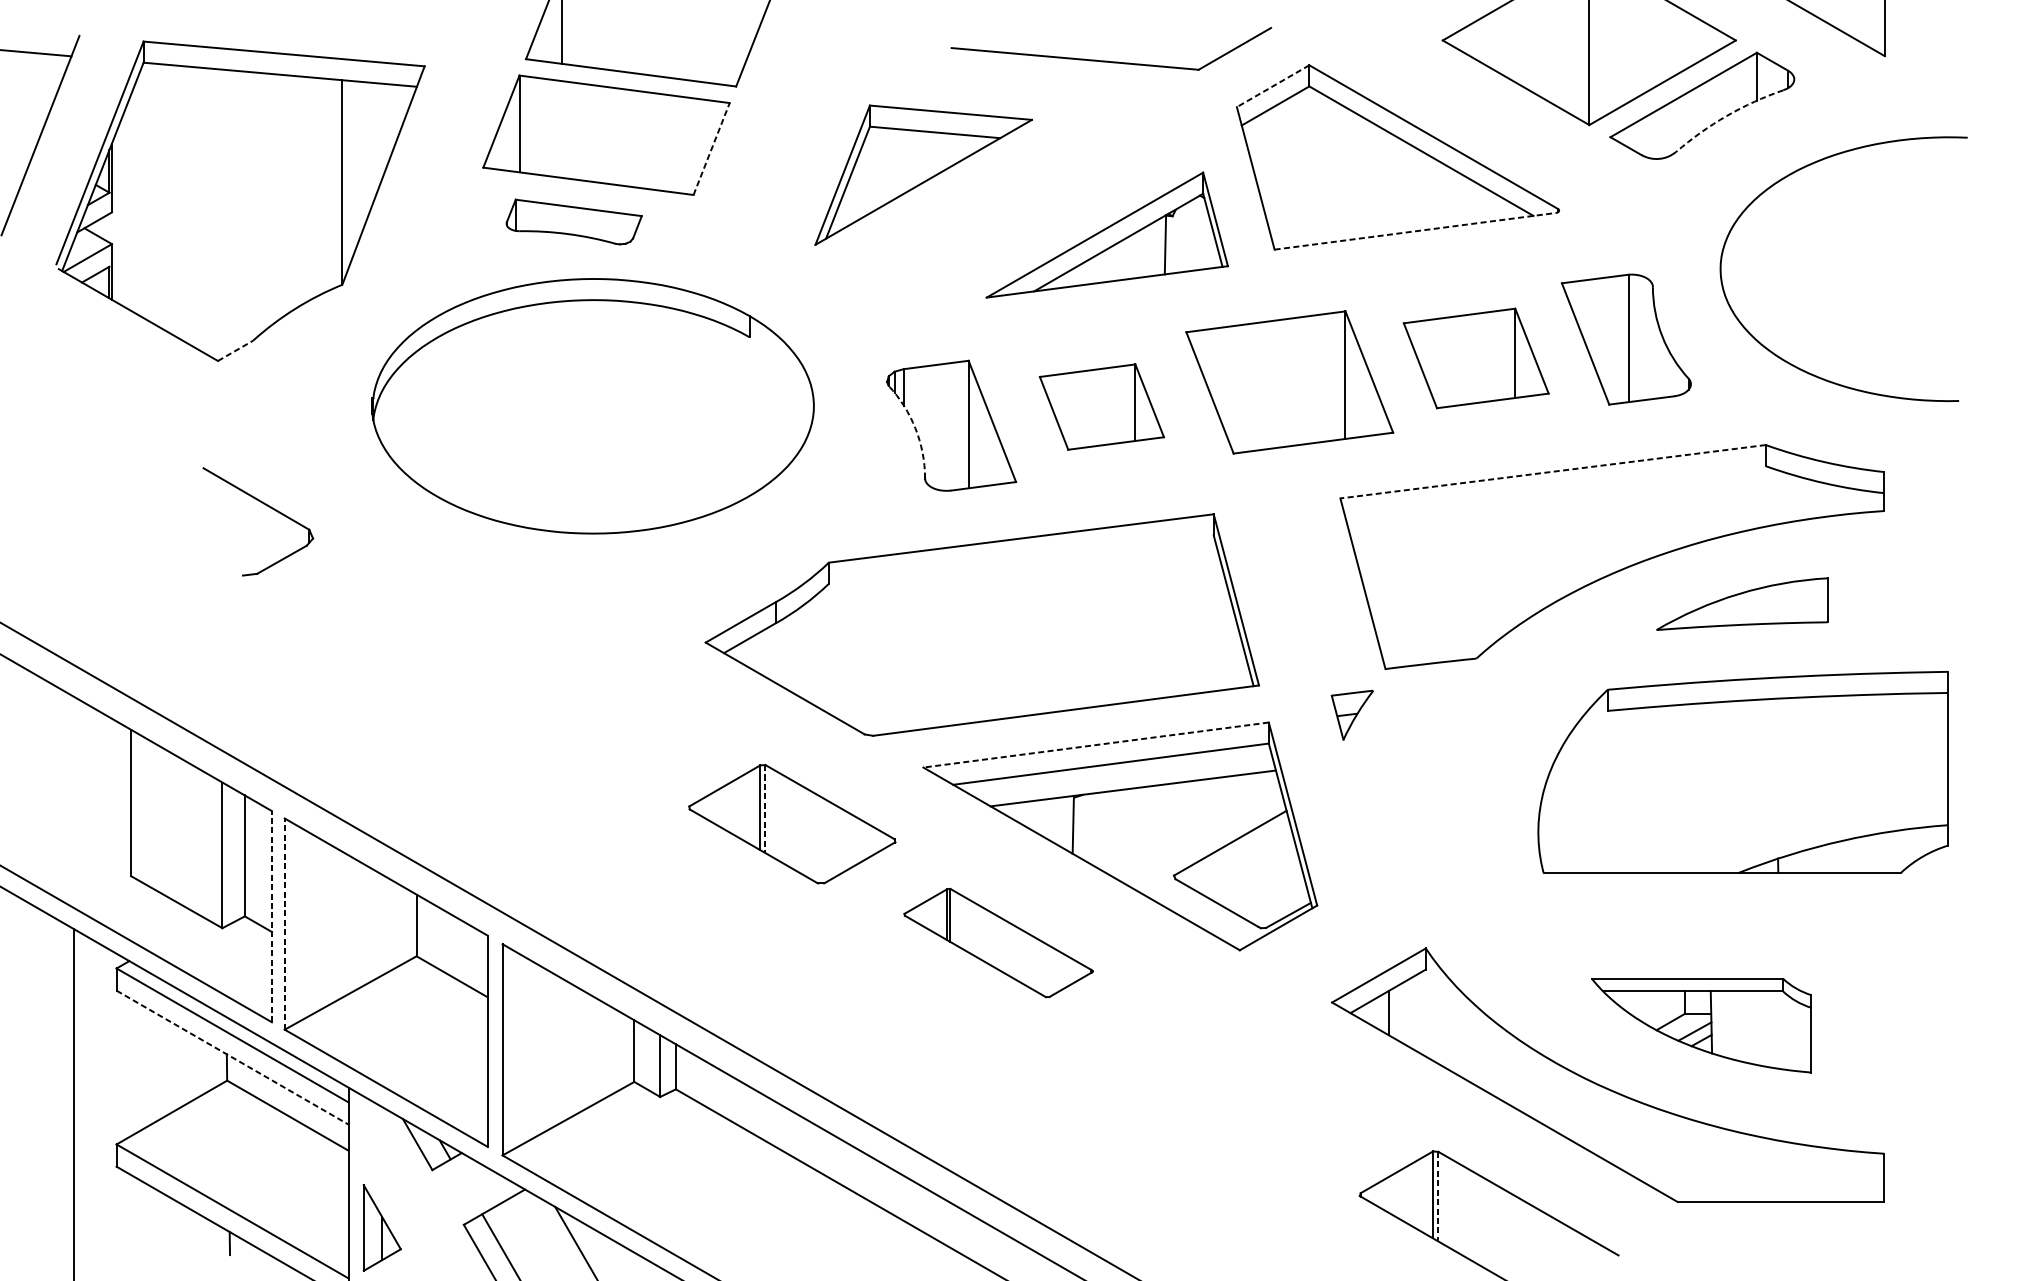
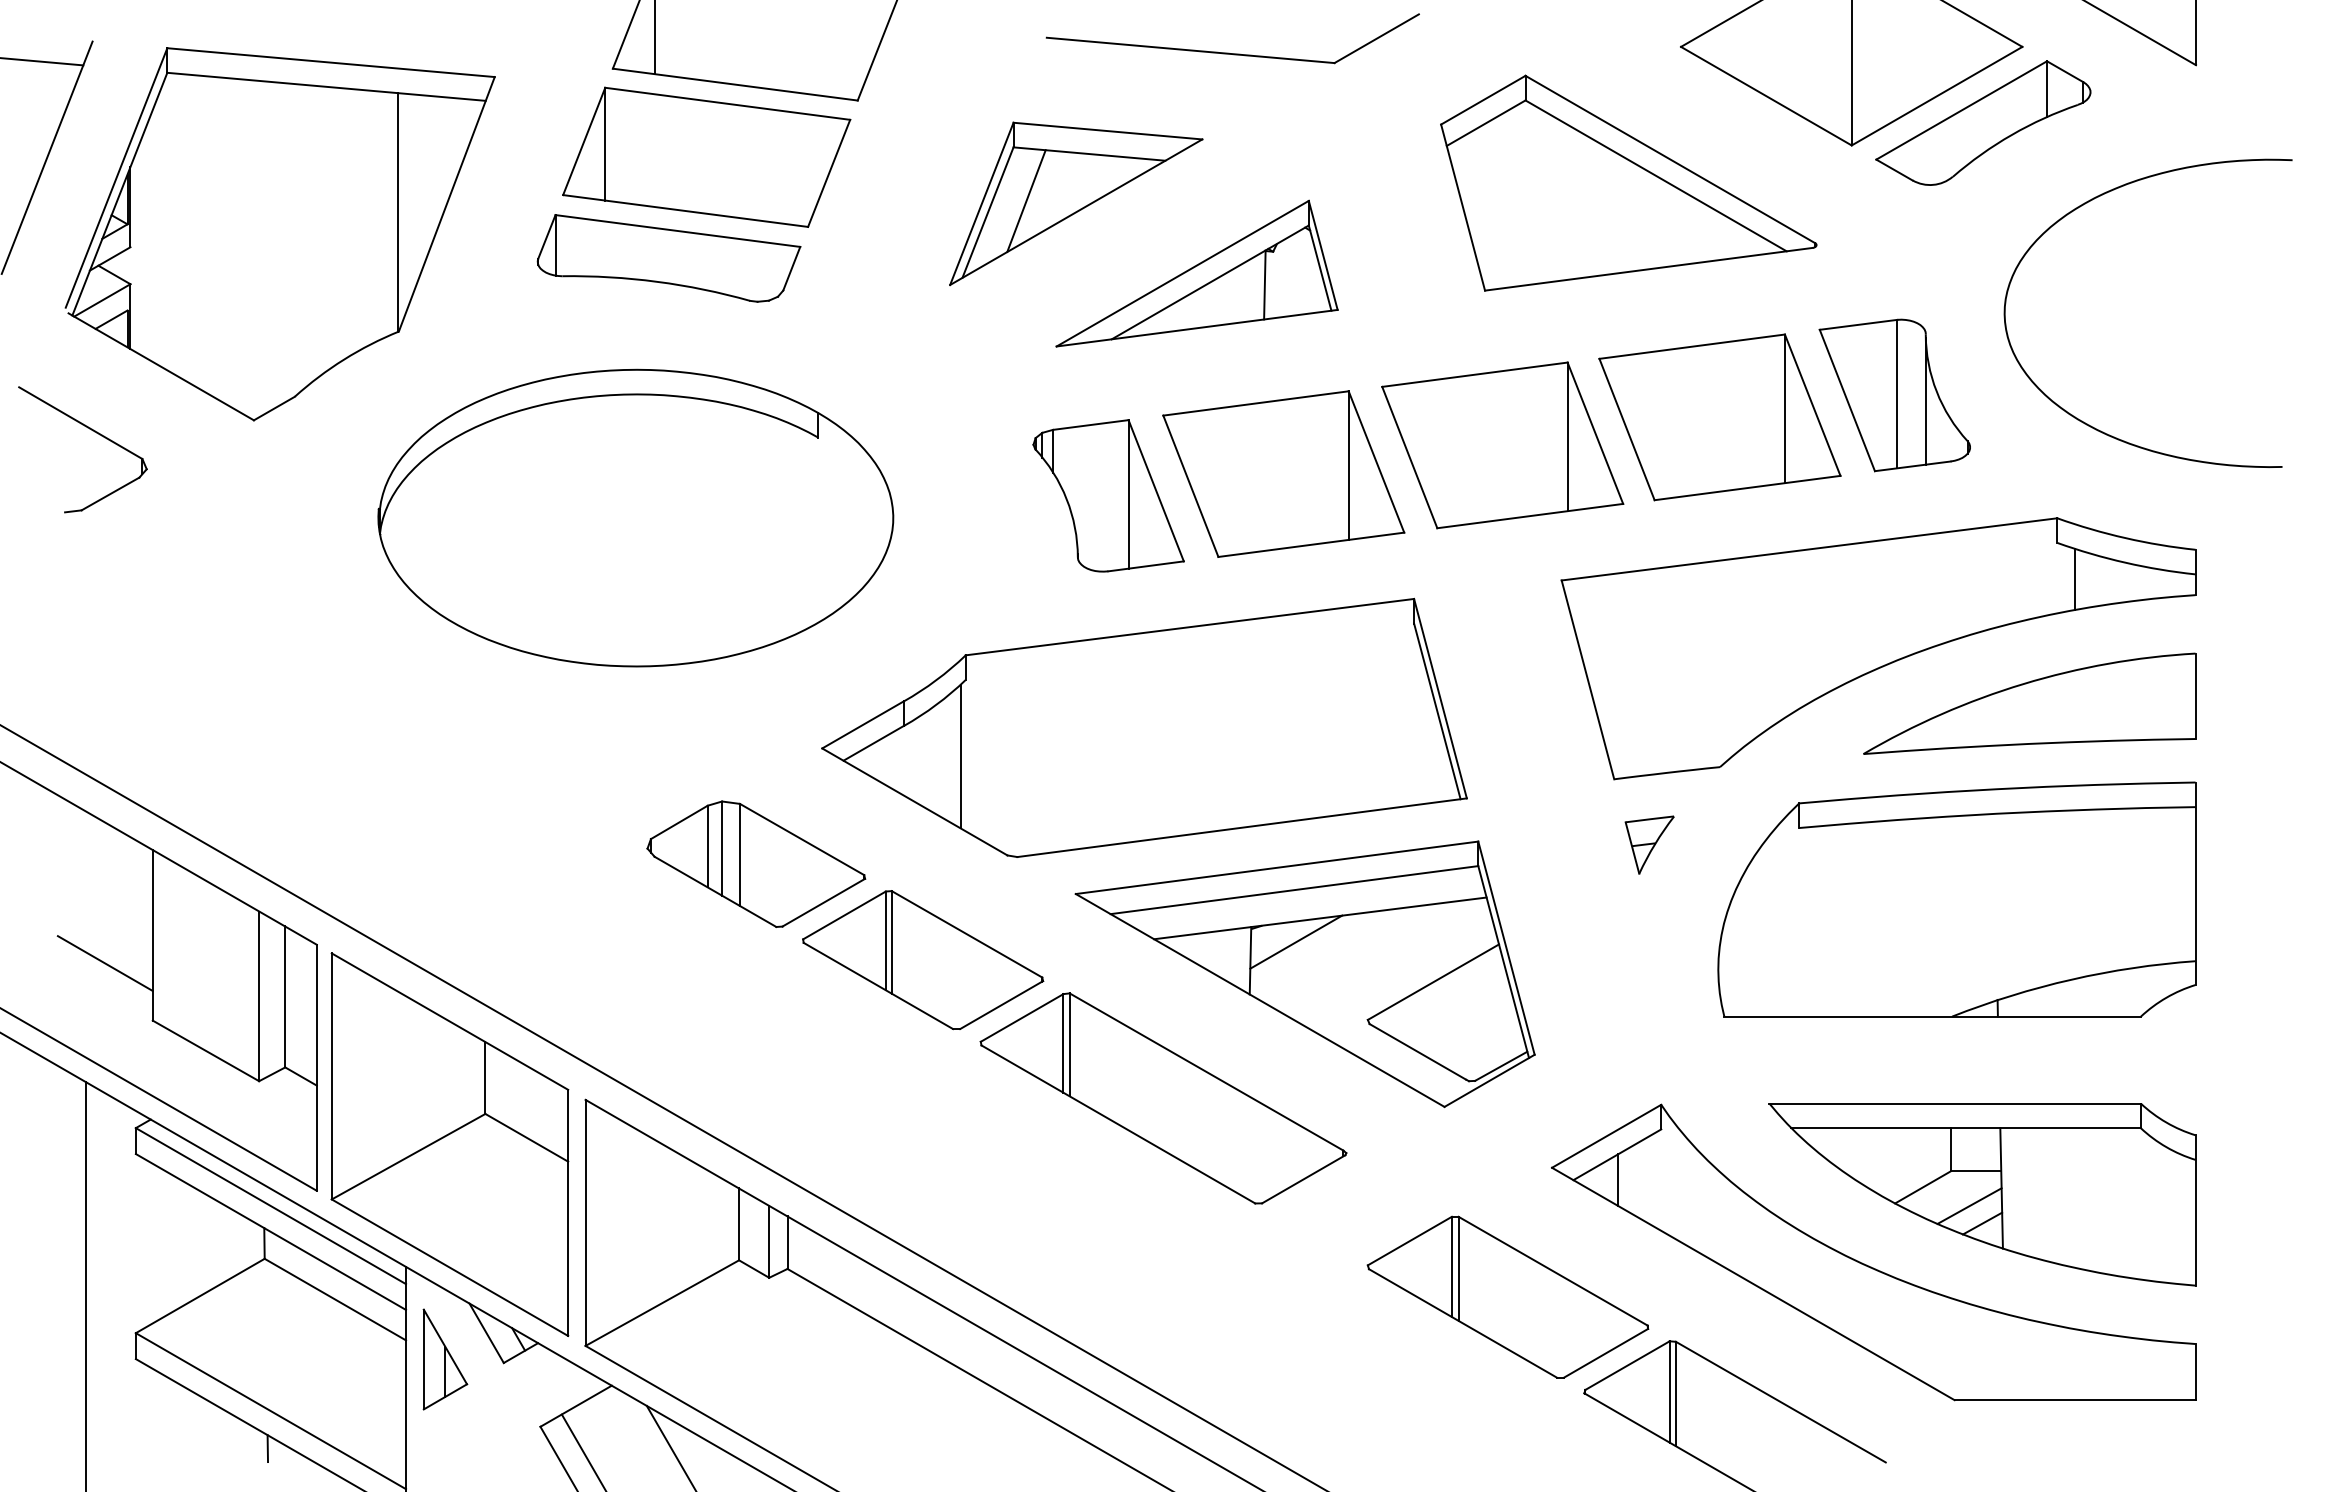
part: (1108, 60) -> (1229, 52), moved
line: (1273, 86) -> (1483, 100), dashed -> solid
arc: (1726, 115) -> (2011, 134), dashed -> solid
line: (711, 149) -> (829, 173), dashed -> solid
line: (881, 172) -> (1026, 200), added
part: (573, 222) -> (668, 258), size x1.67
line: (1415, 231) -> (1649, 269), dashed -> solid
part: (1106, 234) -> (1196, 273), moved
line: (1652, 344) -> (1925, 401), added
line: (235, 350) -> (274, 408), dashed -> solid
part: (1475, 358) -> (1719, 417), size x1.43
part: (592, 405) -> (635, 517), moved
part: (1101, 406) -> (1283, 473), size x1.67
arc: (915, 428) -> (1066, 499), dashed -> solid
line: (1553, 471) -> (1809, 549), dashed -> solid
line: (1781, 497) -> (2075, 579), added
part: (268, 507) -> (94, 432), moved
part: (1741, 604) -> (2029, 703), size x1.67
line: (824, 649) -> (960, 756), added
part: (1352, 714) -> (1649, 844), moved
part: (649, 741) -> (756, 863), added
line: (1096, 744) -> (1277, 867), dashed -> solid
part: (1742, 772) -> (1956, 899), moved
line: (1112, 808) -> (1296, 941), added
line: (765, 809) -> (891, 942), dashed -> solid
line: (89, 827) -> (104, 963), added
line: (271, 916) -> (316, 1067), dashed -> solid
line: (284, 923) -> (331, 1075), dashed -> solid
part: (998, 943) -> (1163, 1098), size x1.67
part: (1701, 1025) -> (1982, 1194), size x1.67
line: (232, 1057) -> (270, 1231), dashed -> solid
part: (1293, 1112) -> (1507, 1296), added
line: (1438, 1197) -> (1675, 1394), dashed -> solid
part: (382, 1228) -> (445, 1359), moved

